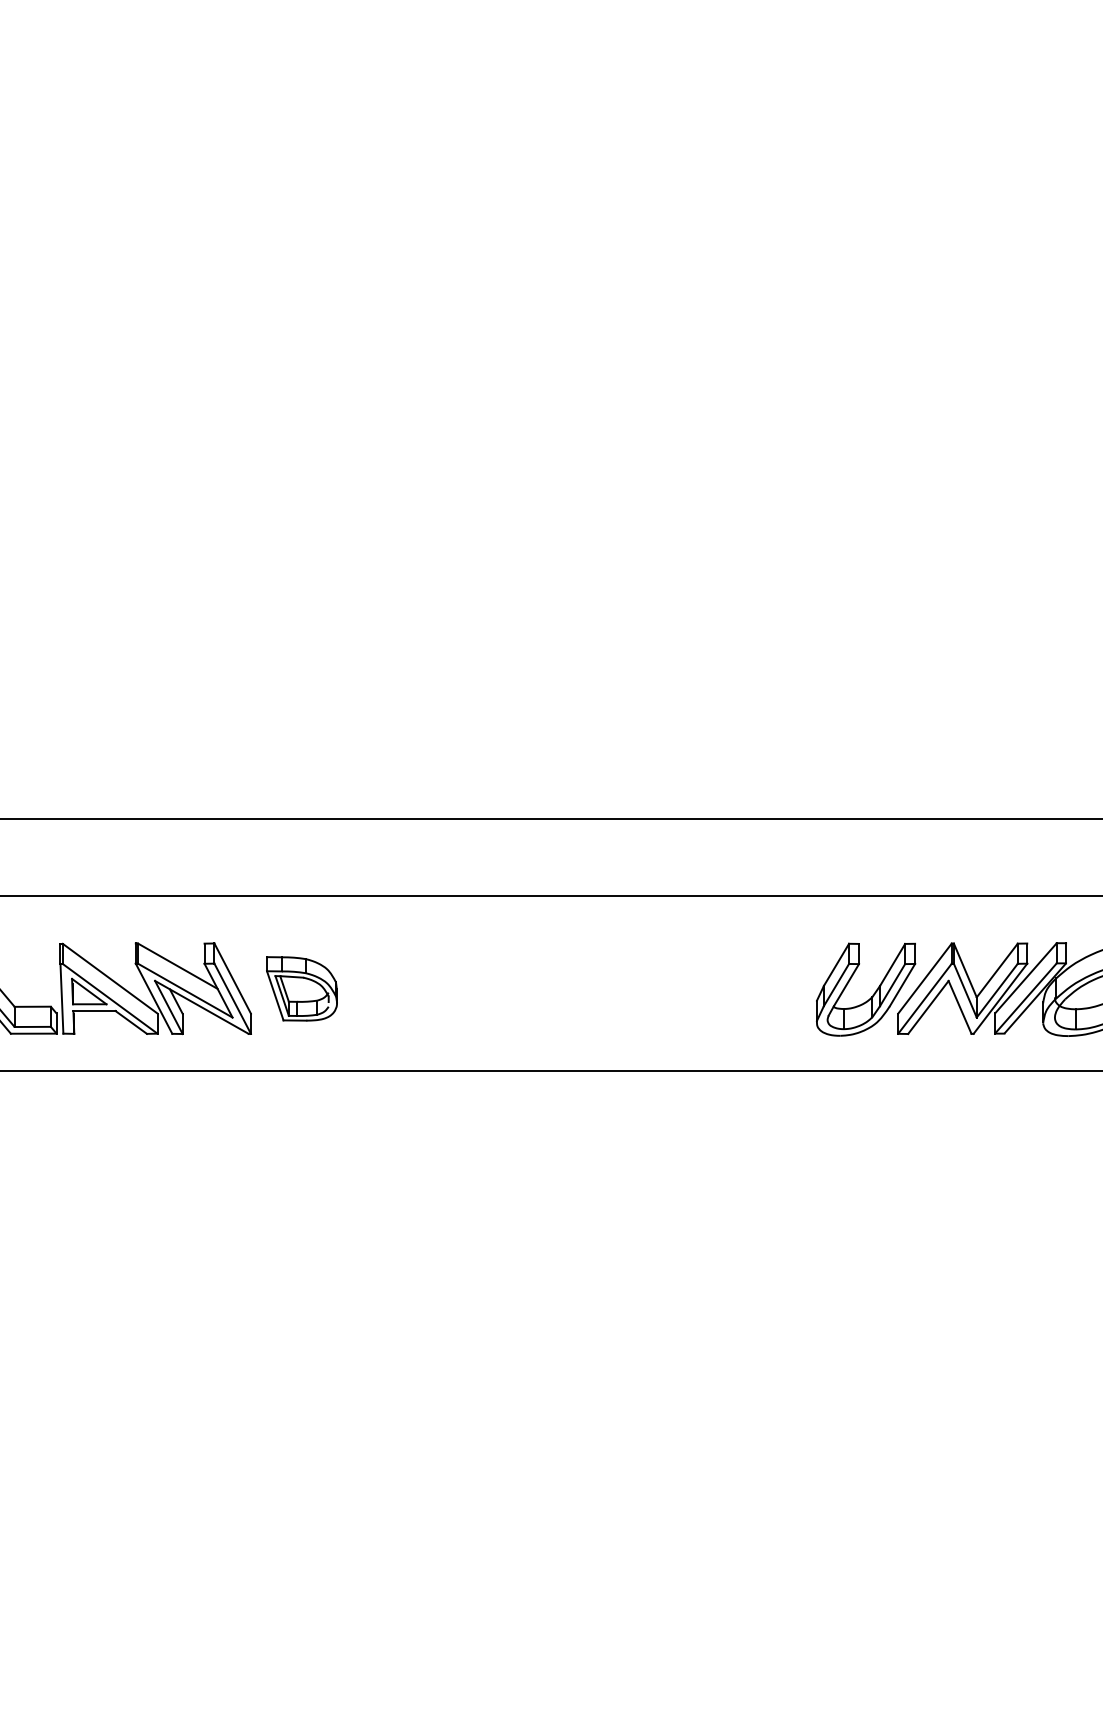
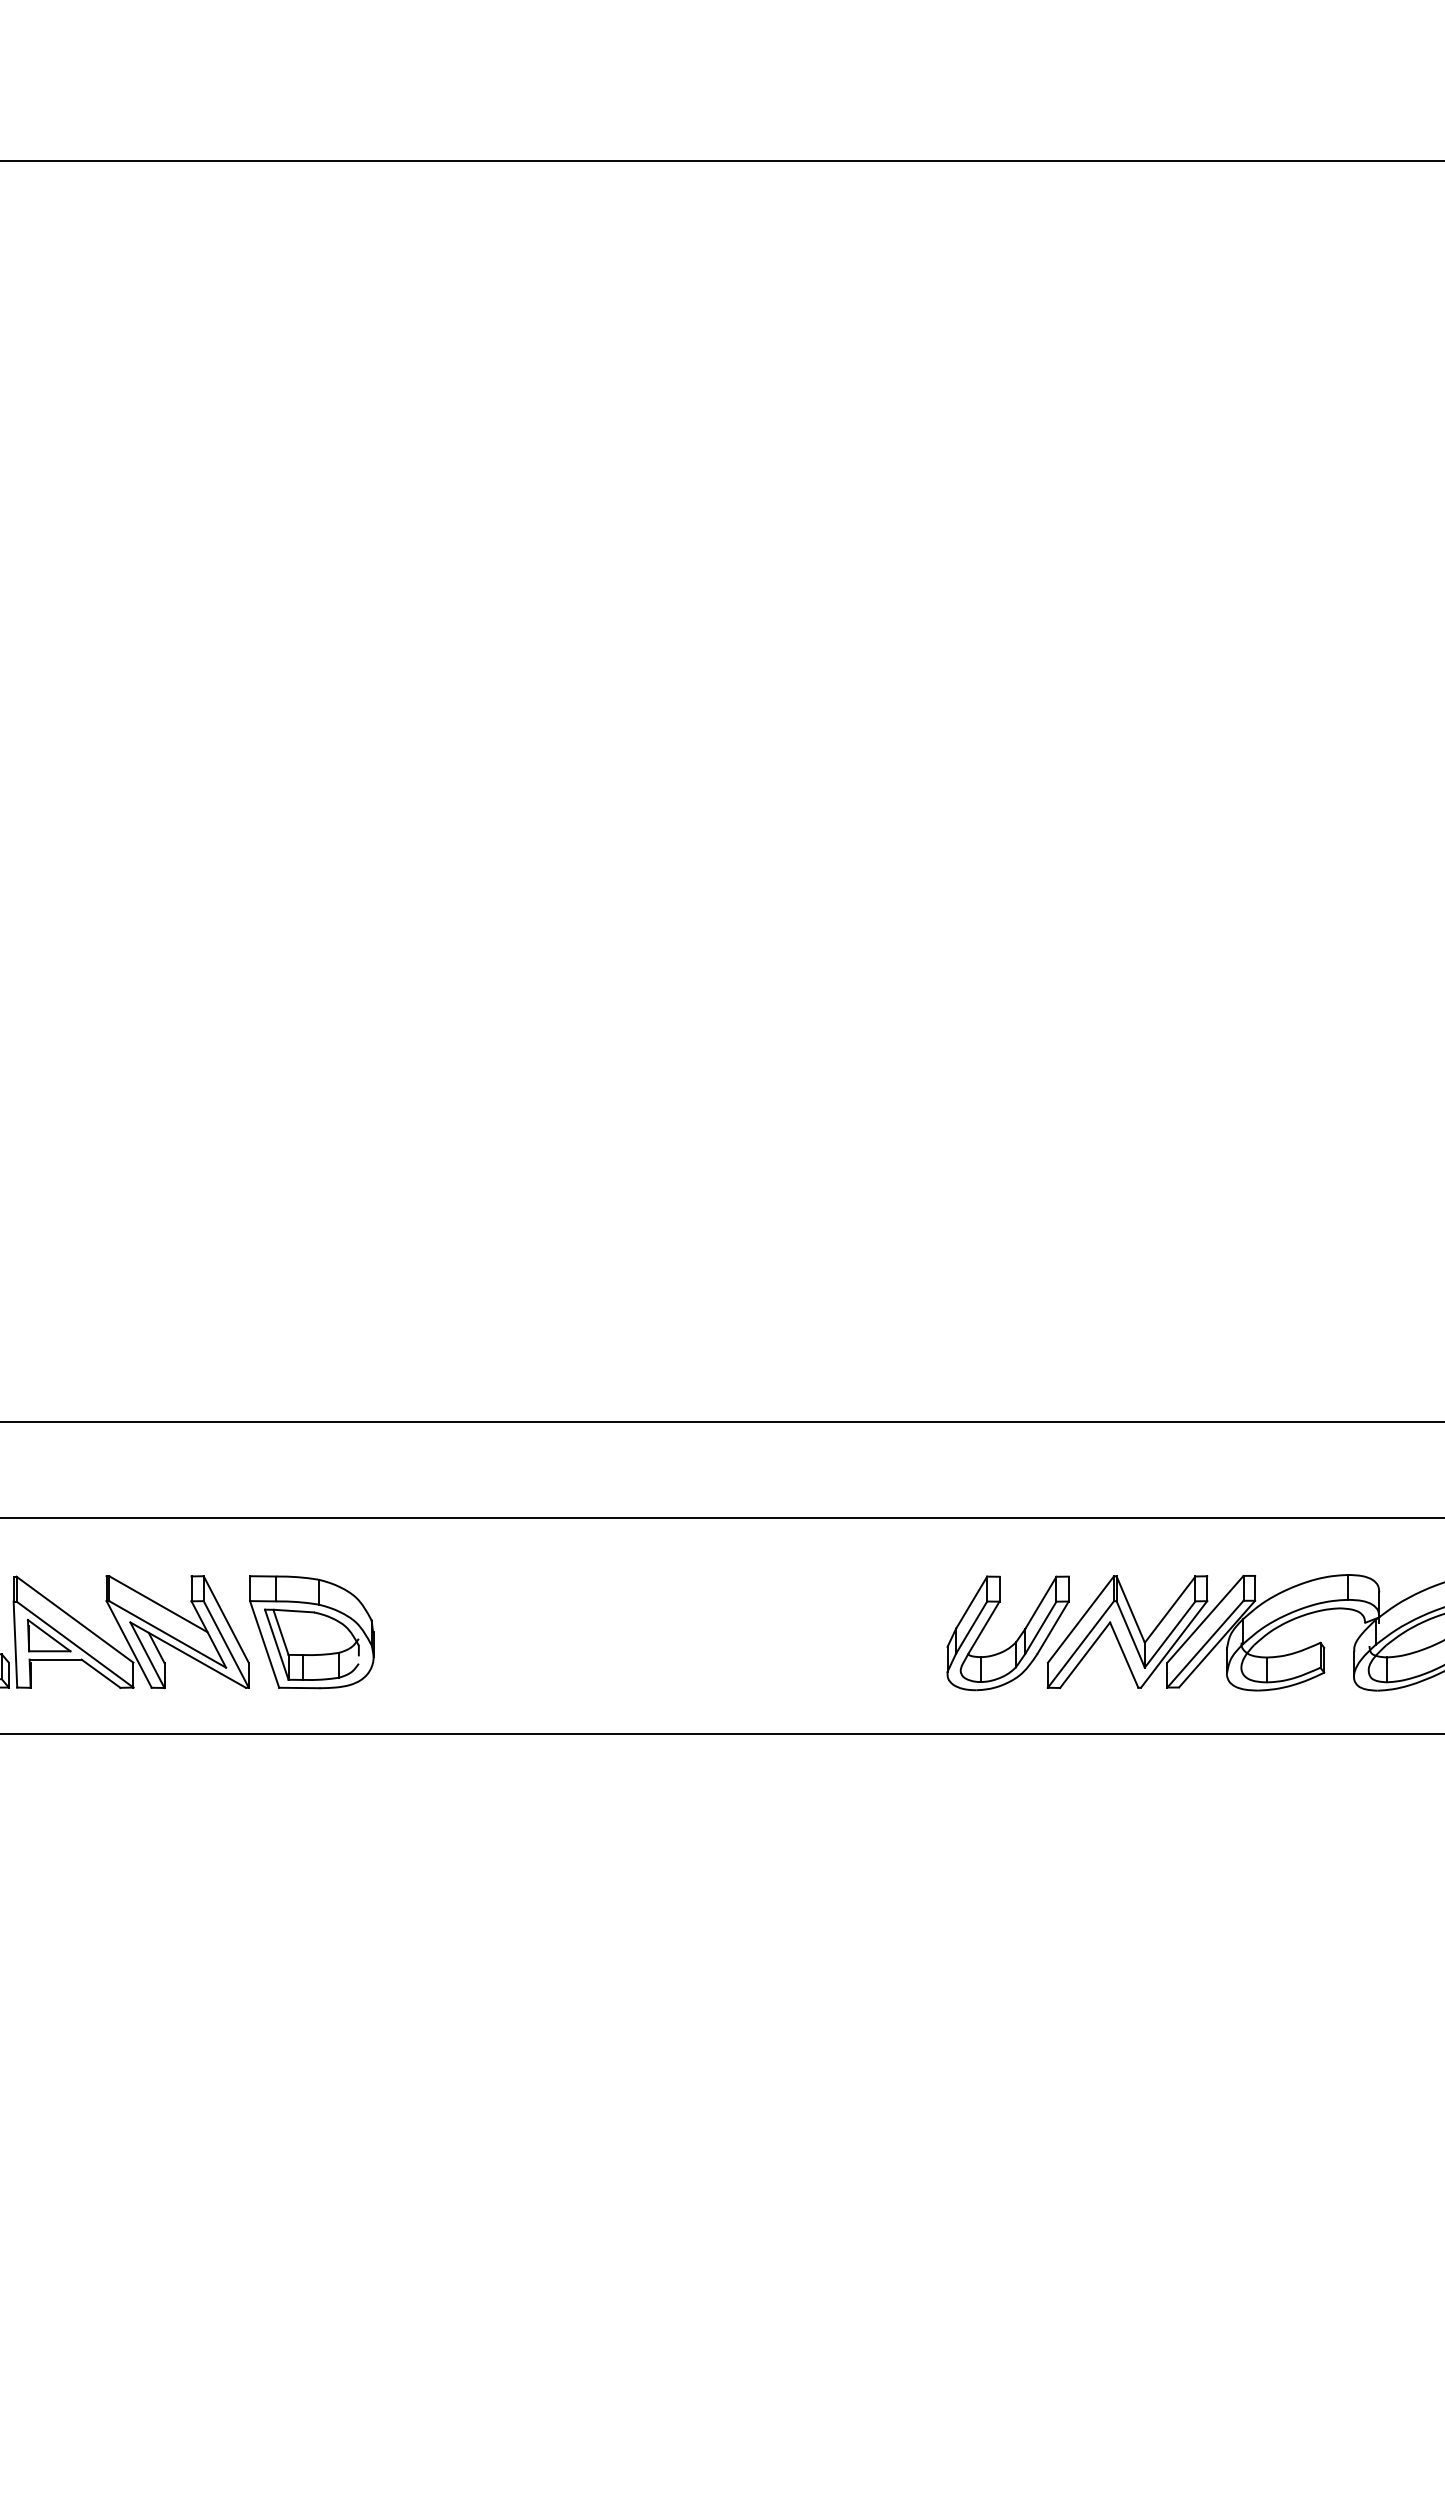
part: (301, 989) -> (311, 1632), size x1.43

